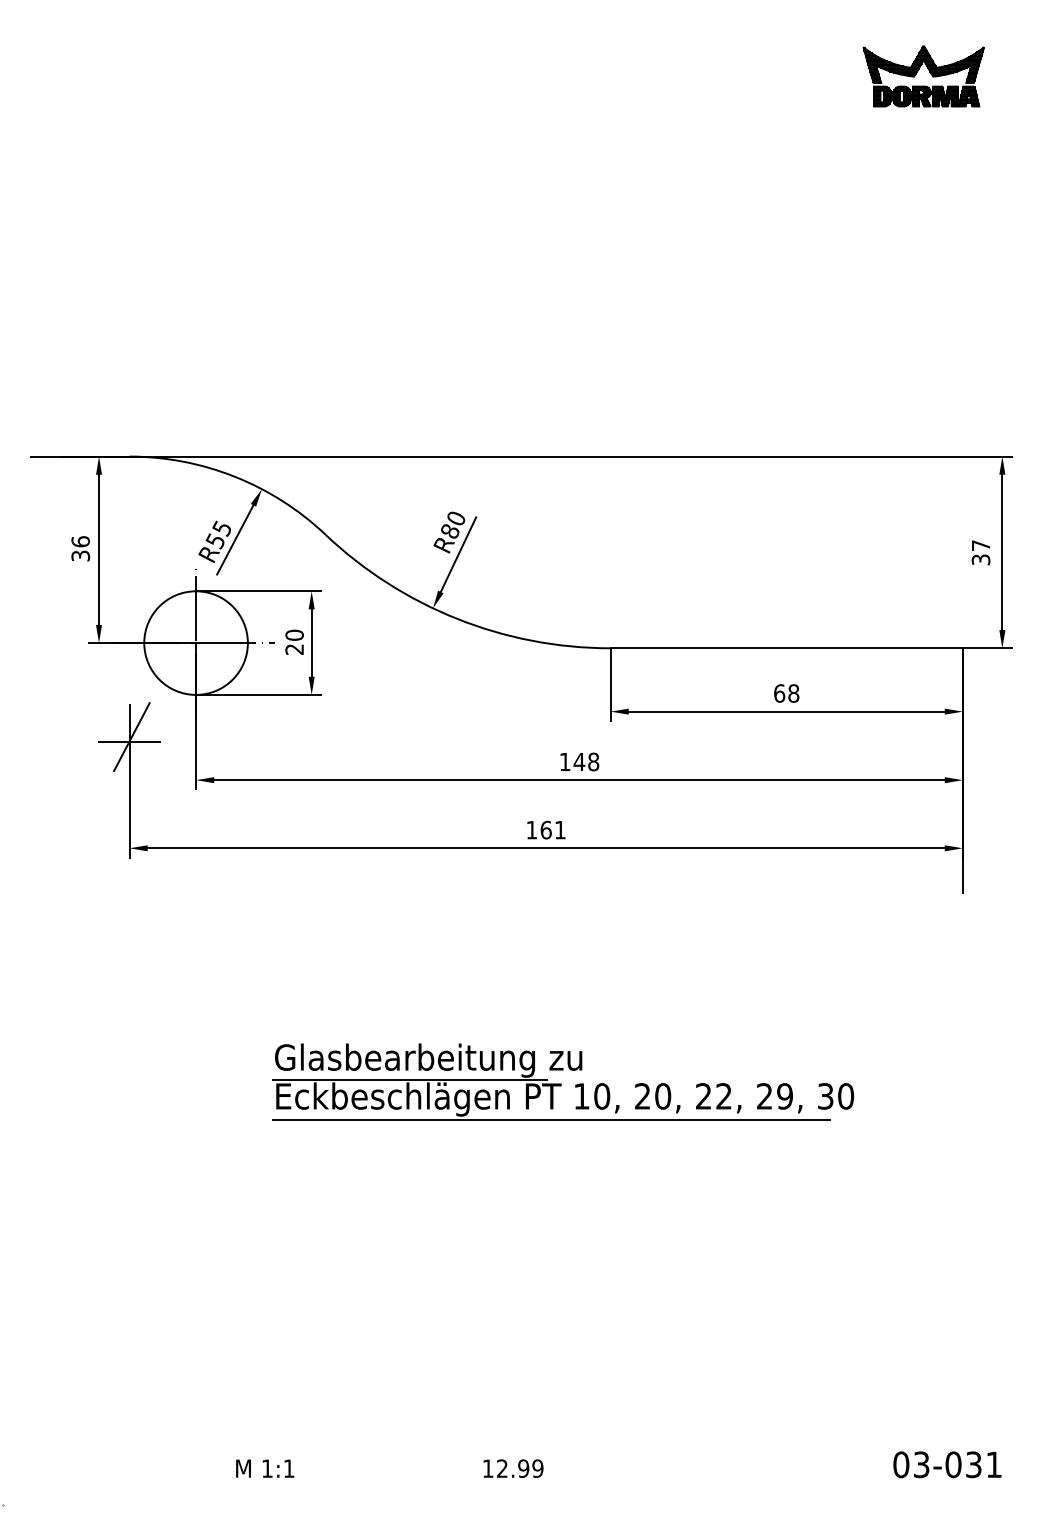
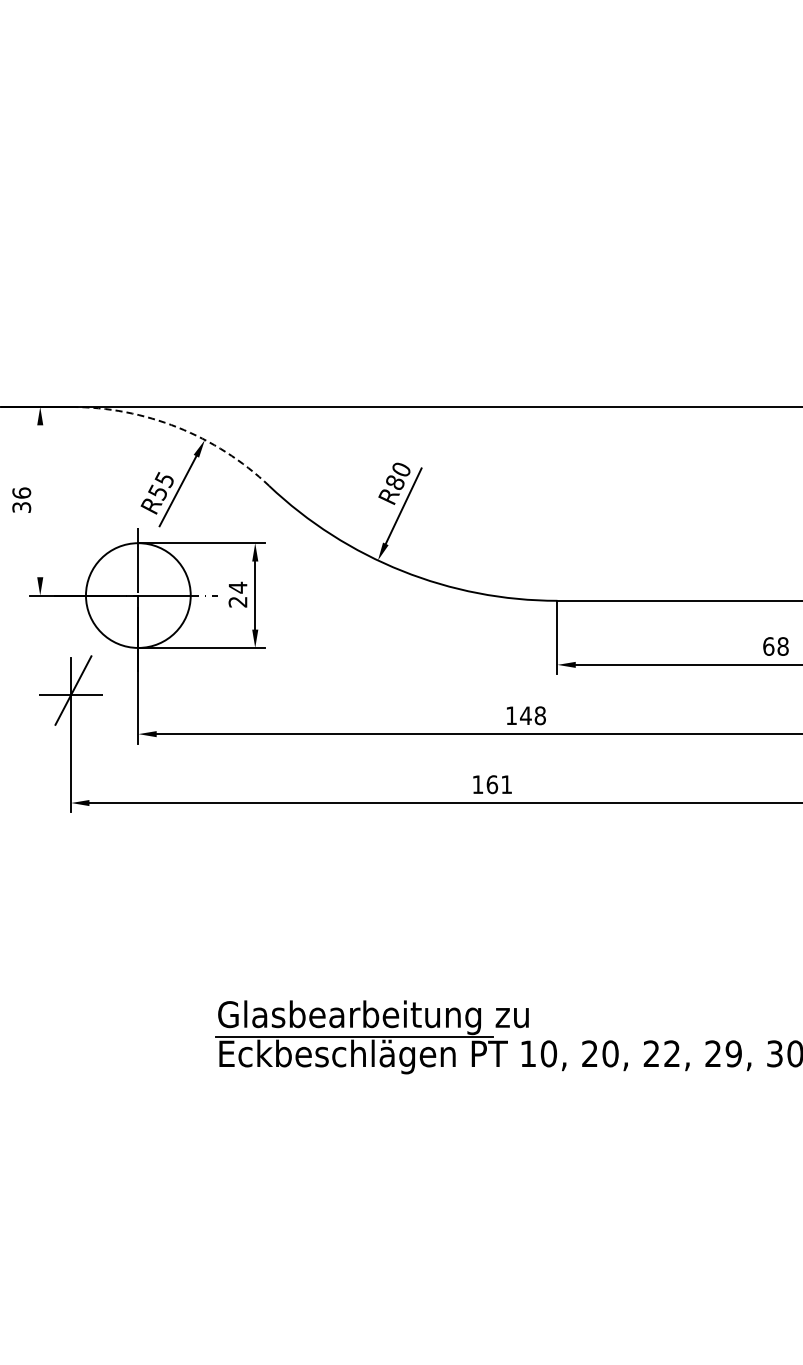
arc: (235, 476) -> (178, 427), solid -> dashed
line: (99, 549) -> (40, 500), removed
text: (294, 635) -> (237, 587), 20 -> 24
text: (786, 693) -> (775, 646), moved
line: (550, 1119) -> (496, 1077), removed

